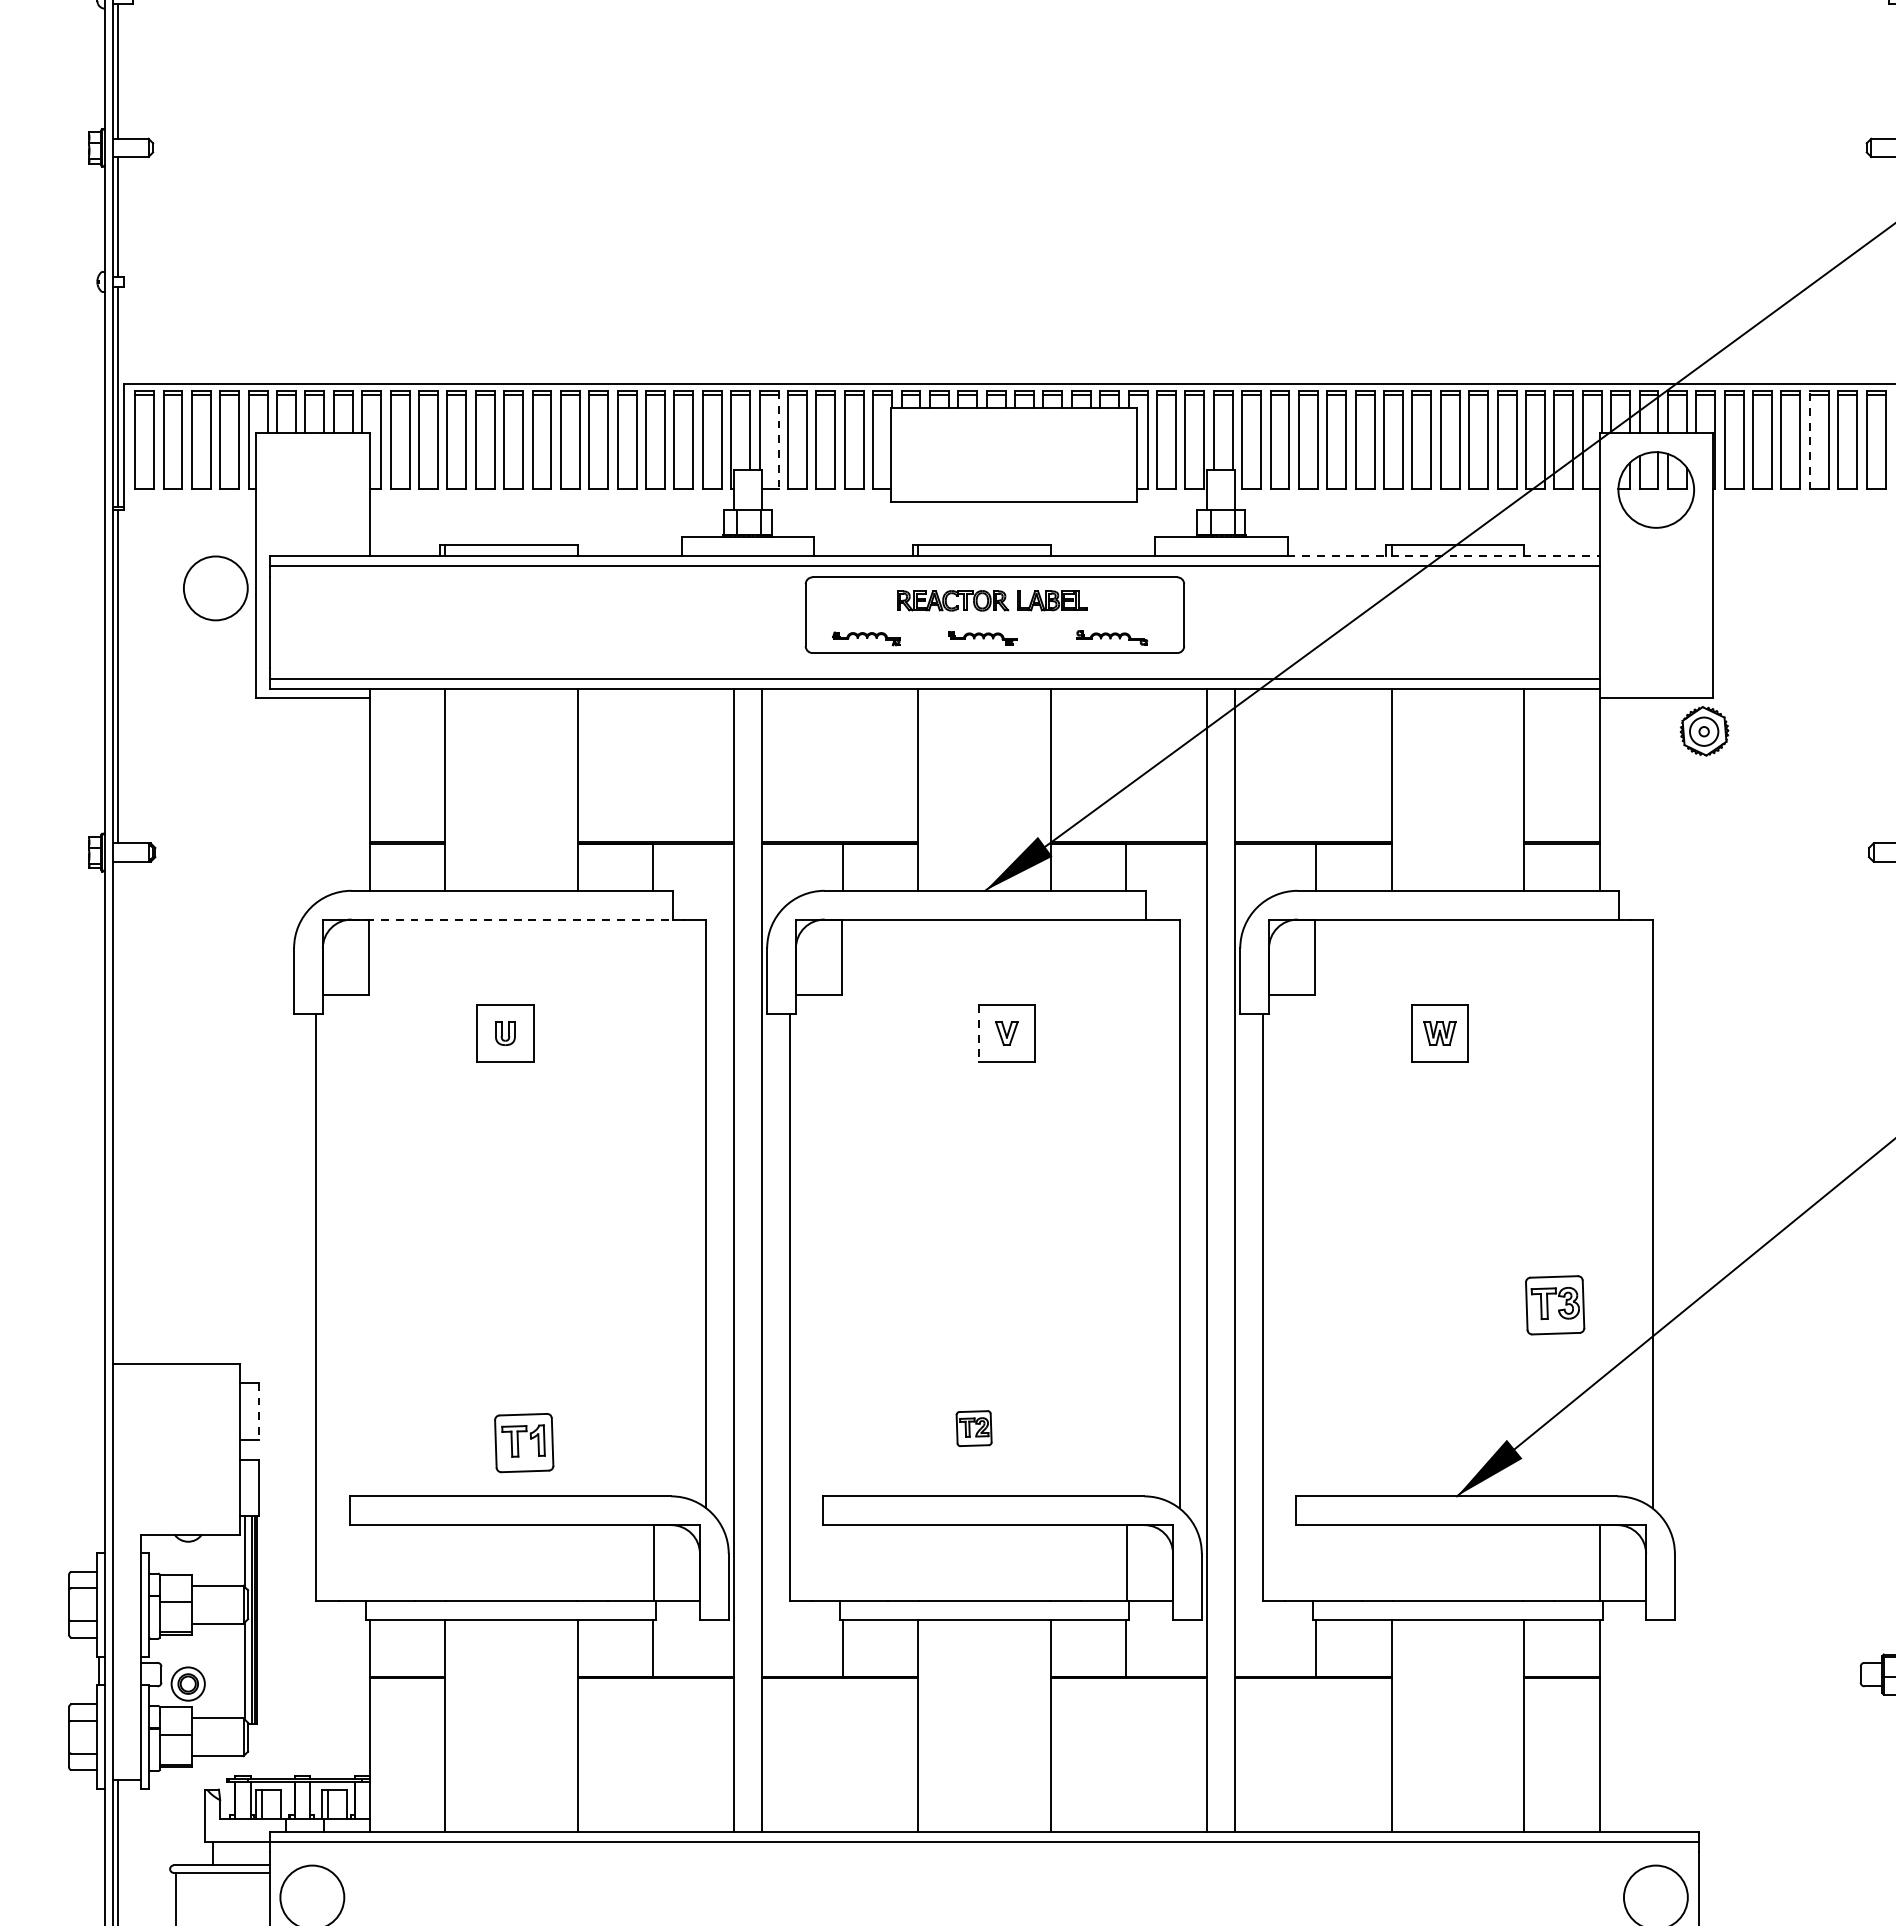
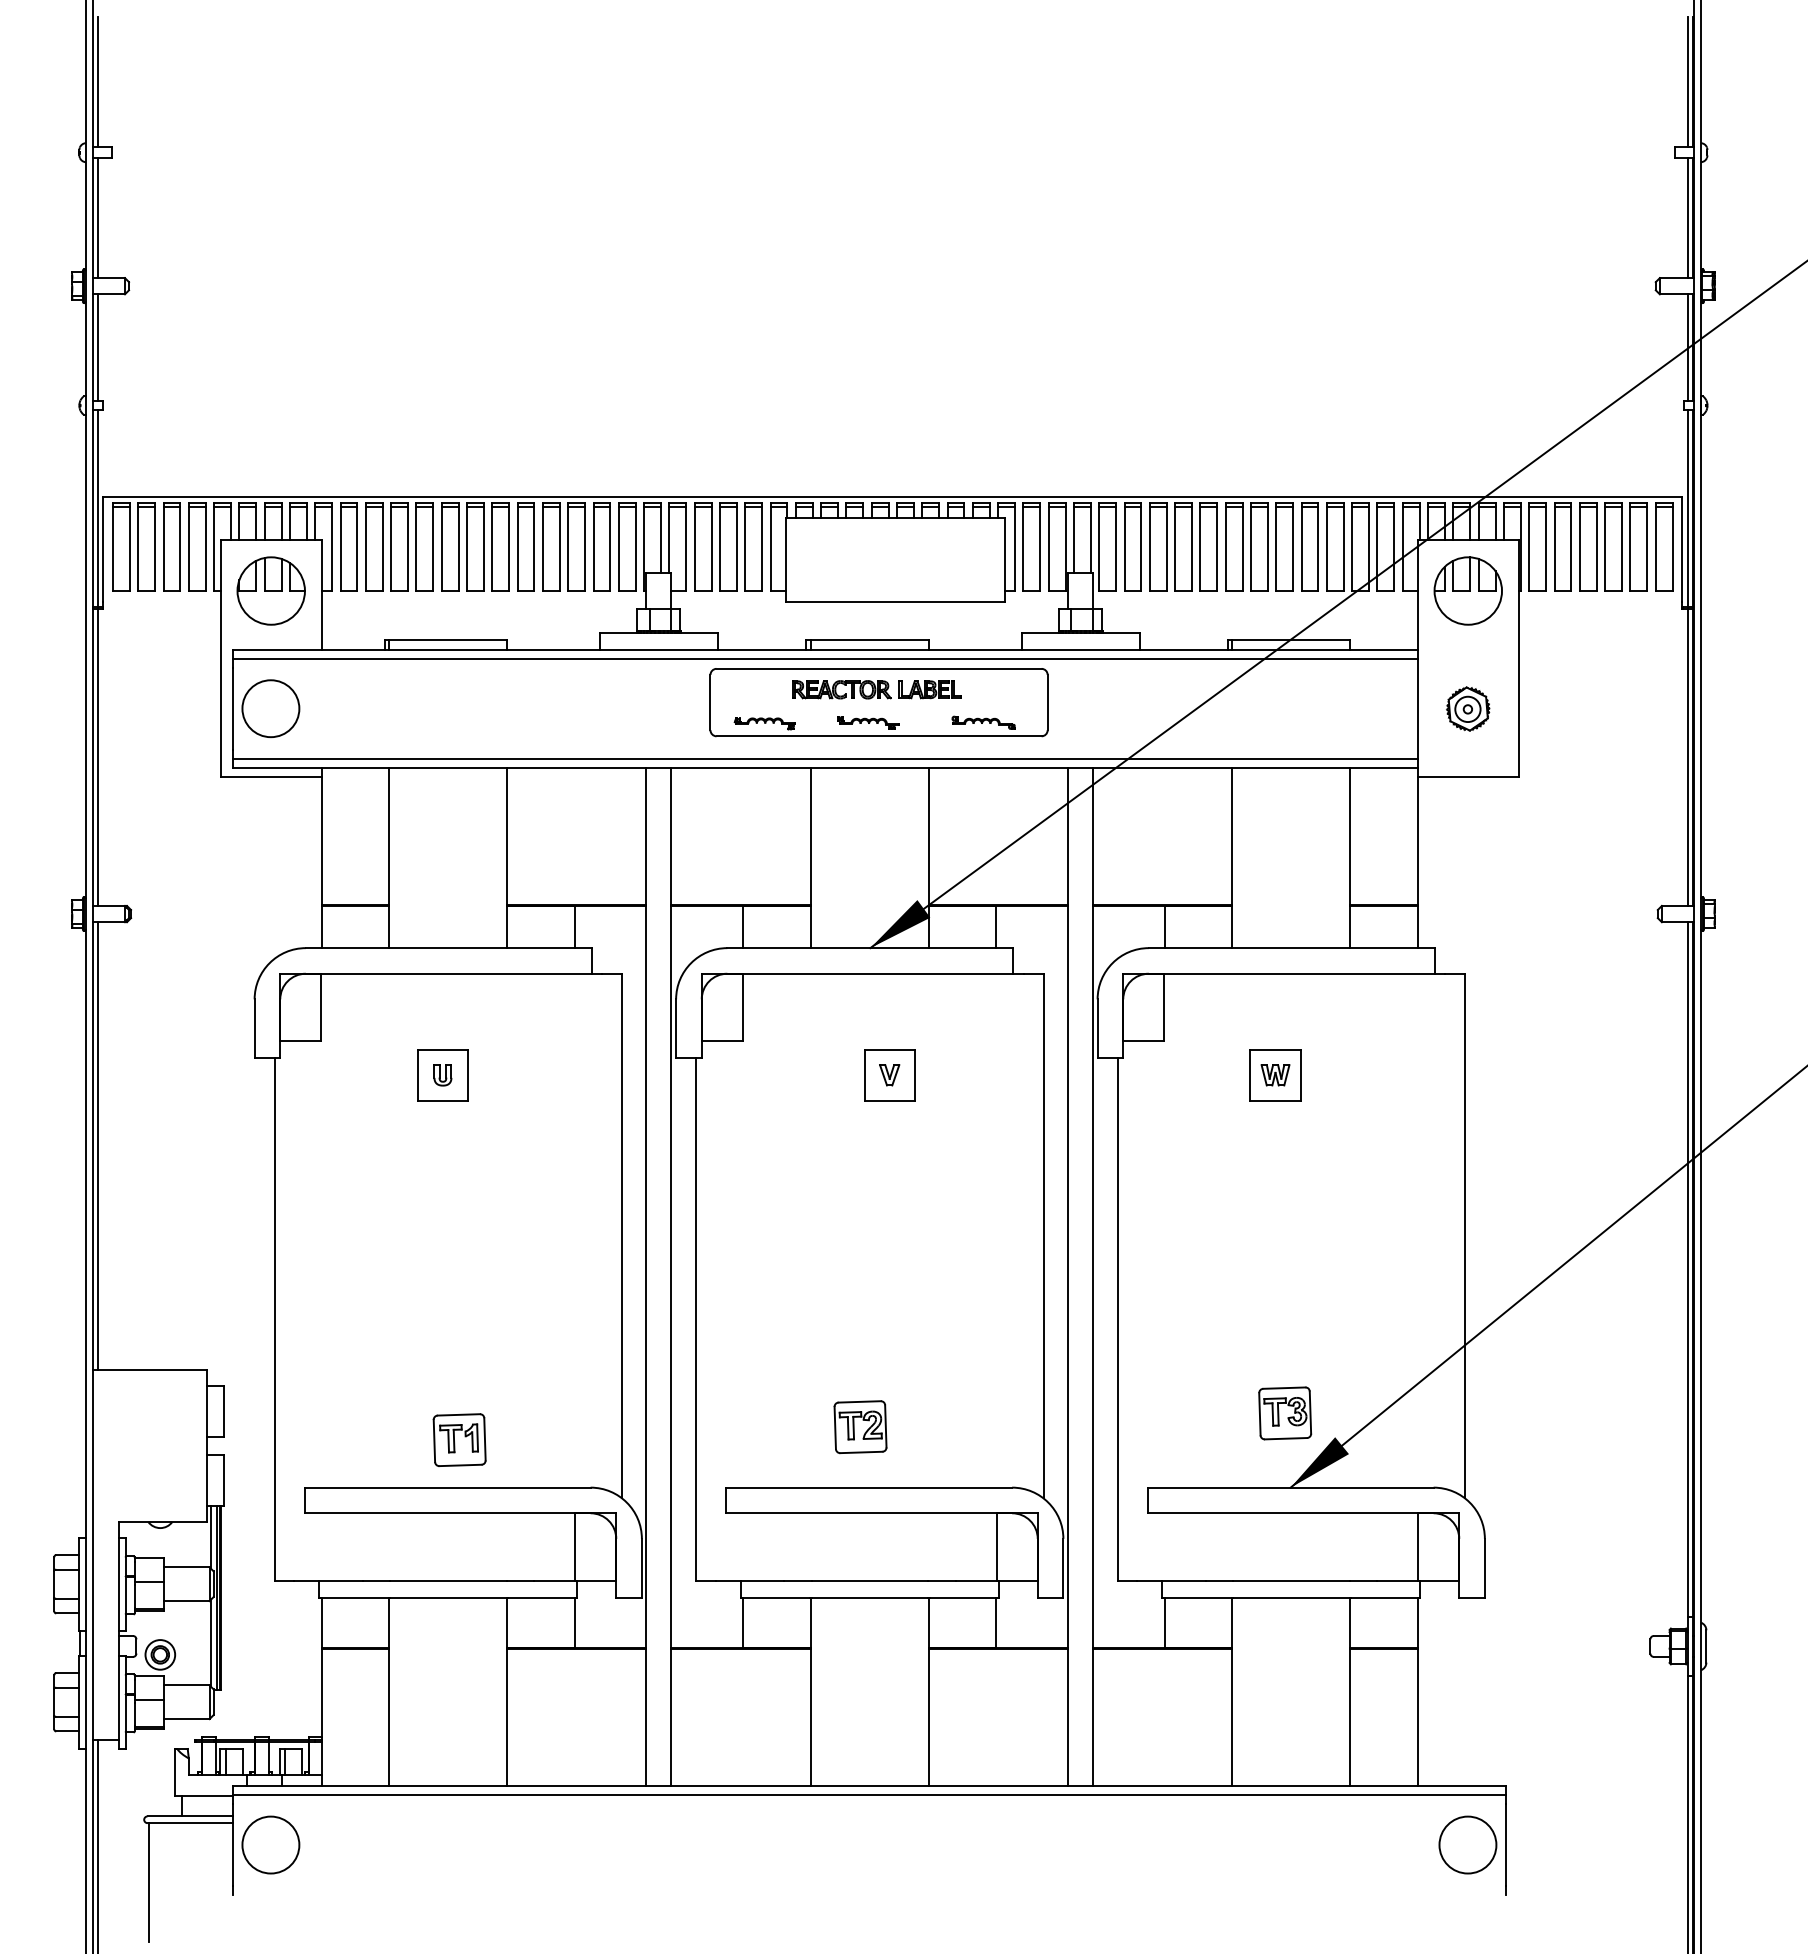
line: (778, 440) -> (686, 546), dashed -> solid
line: (1810, 440) -> (1605, 546), dashed -> solid
part: (311, 489) -> (270, 590), added
line: (1443, 556) -> (1278, 650), dashed -> solid
circle: (215, 588) -> (270, 708), moved
part: (1704, 730) -> (1468, 708), moved
line: (511, 919) -> (448, 973), dashed -> solid
line: (978, 1033) -> (864, 1075), dashed -> solid
line: (117, 1112) -> (97, 1145), added
part: (1555, 1305) -> (1285, 1413), moved
line: (259, 1412) -> (223, 1412), dashed -> solid
part: (974, 1428) -> (860, 1427), size x1.67

